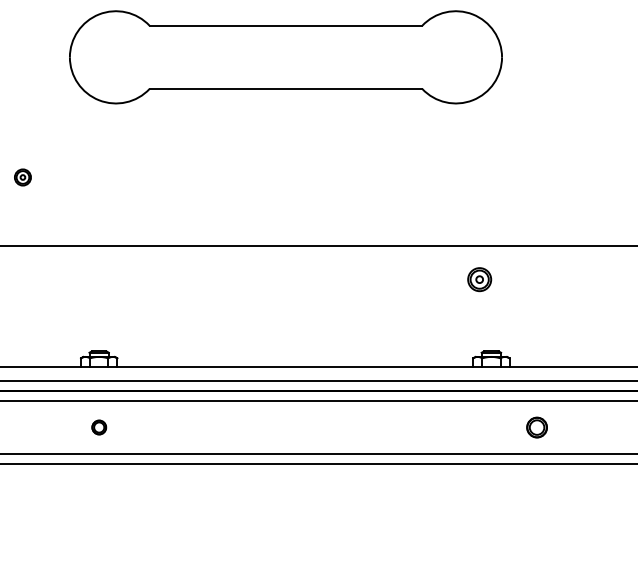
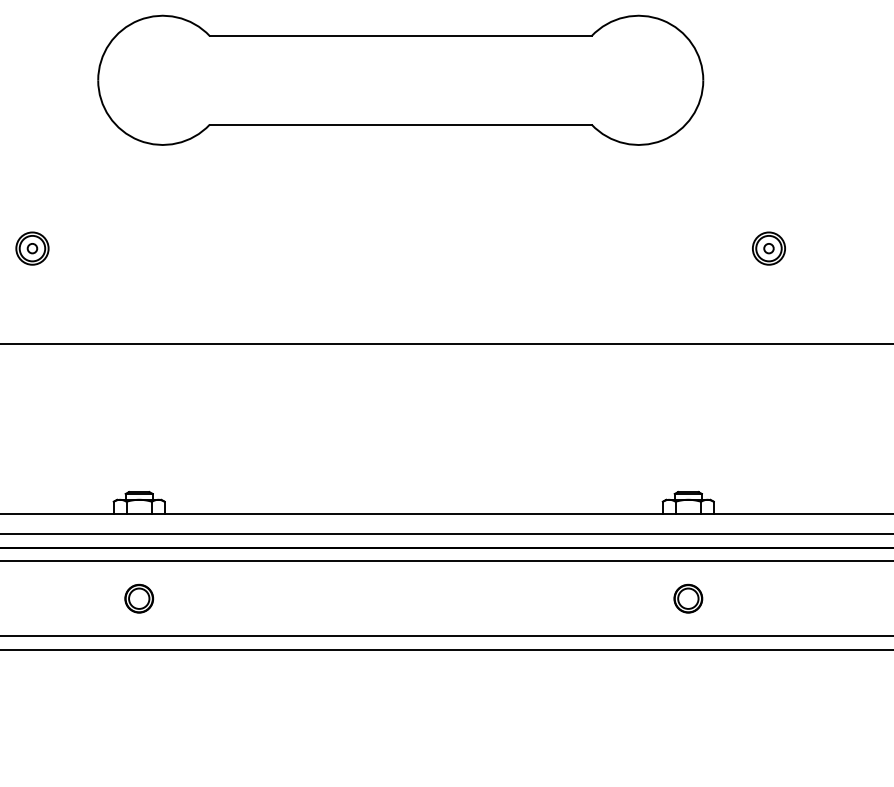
part: (22, 177) -> (32, 248), size x1.43
part: (479, 279) -> (768, 248), moved
part: (99, 427) -> (139, 598), size x1.43
part: (537, 427) -> (688, 598), moved

